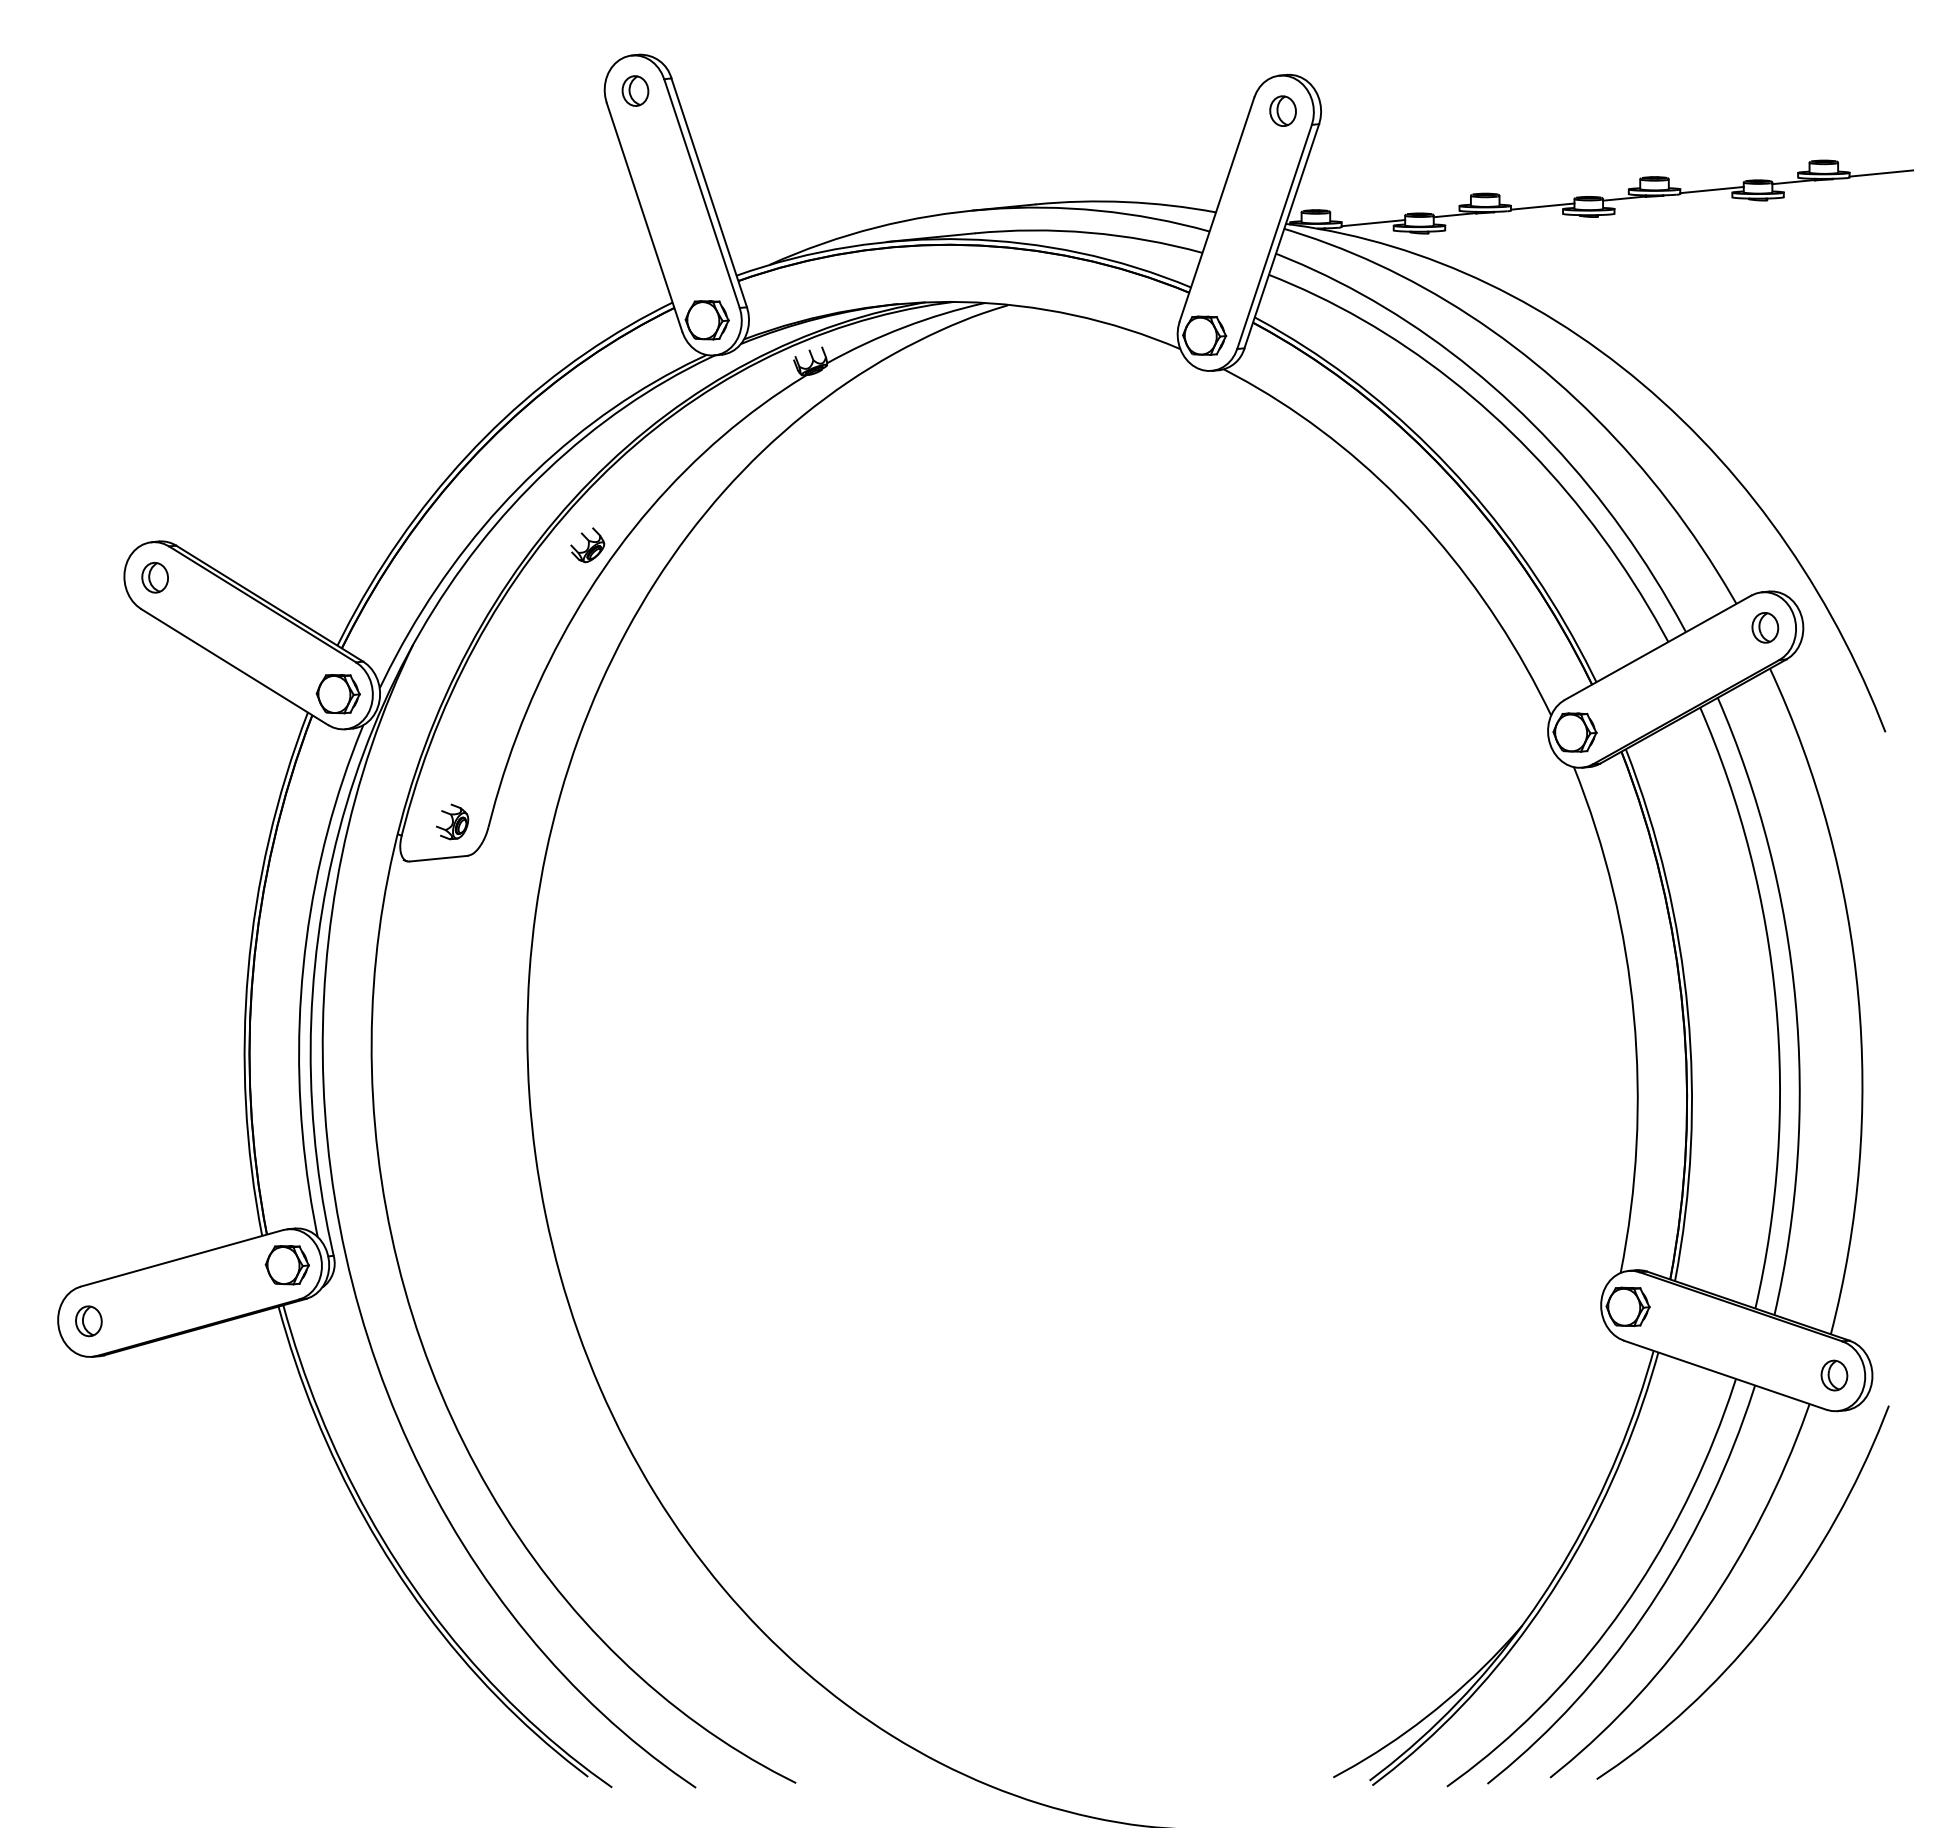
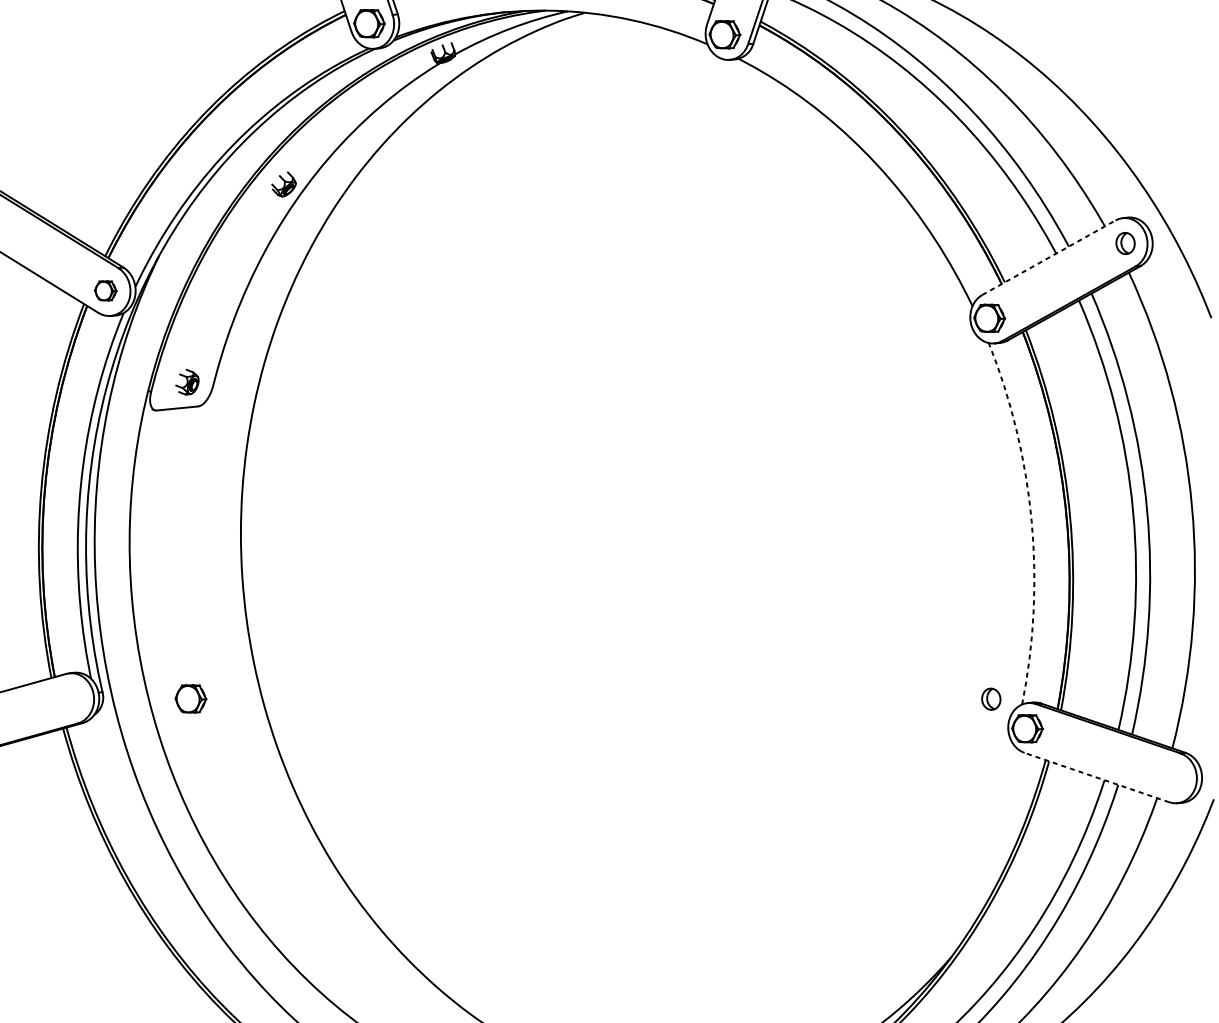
line: (1658, 647) -> (1049, 257), solid -> dashed
part: (337, 694) -> (105, 291), size x0.7
arc: (1633, 1016) -> (1031, 521), solid -> dashed
part: (286, 1265) -> (190, 699), moved
line: (1725, 1375) -> (1097, 777), solid -> dashed
part: (1834, 1375) -> (991, 699), moved

